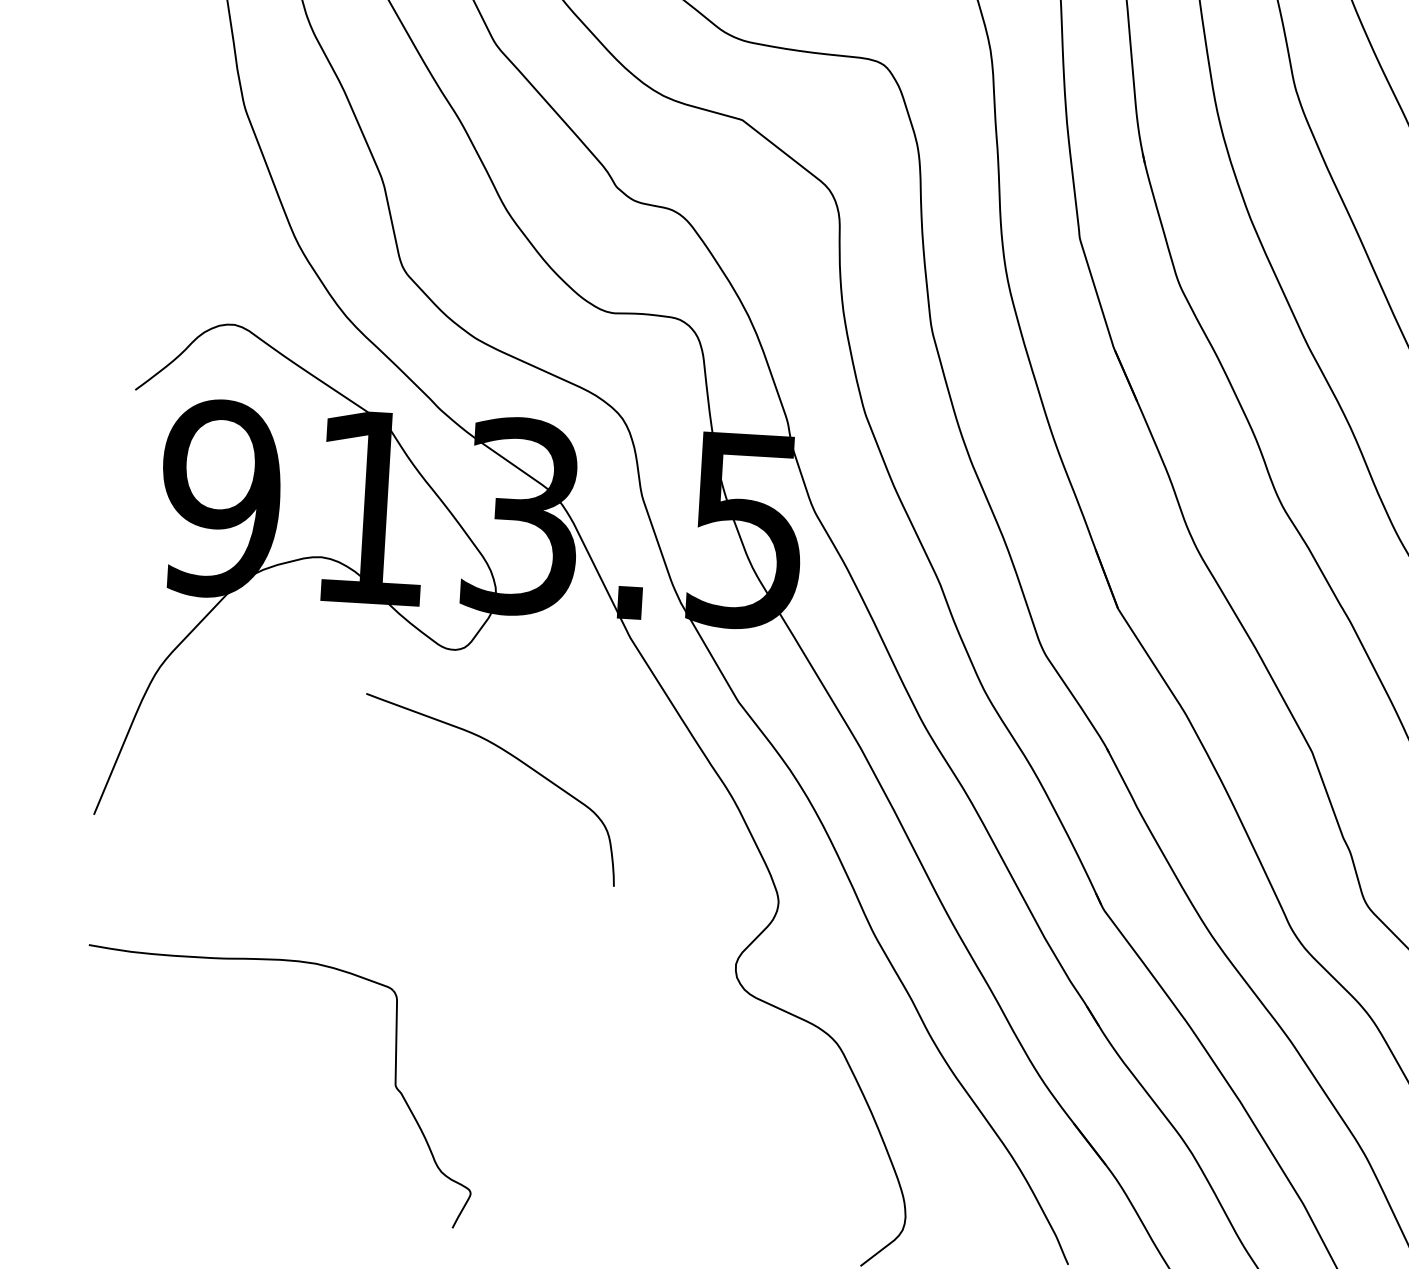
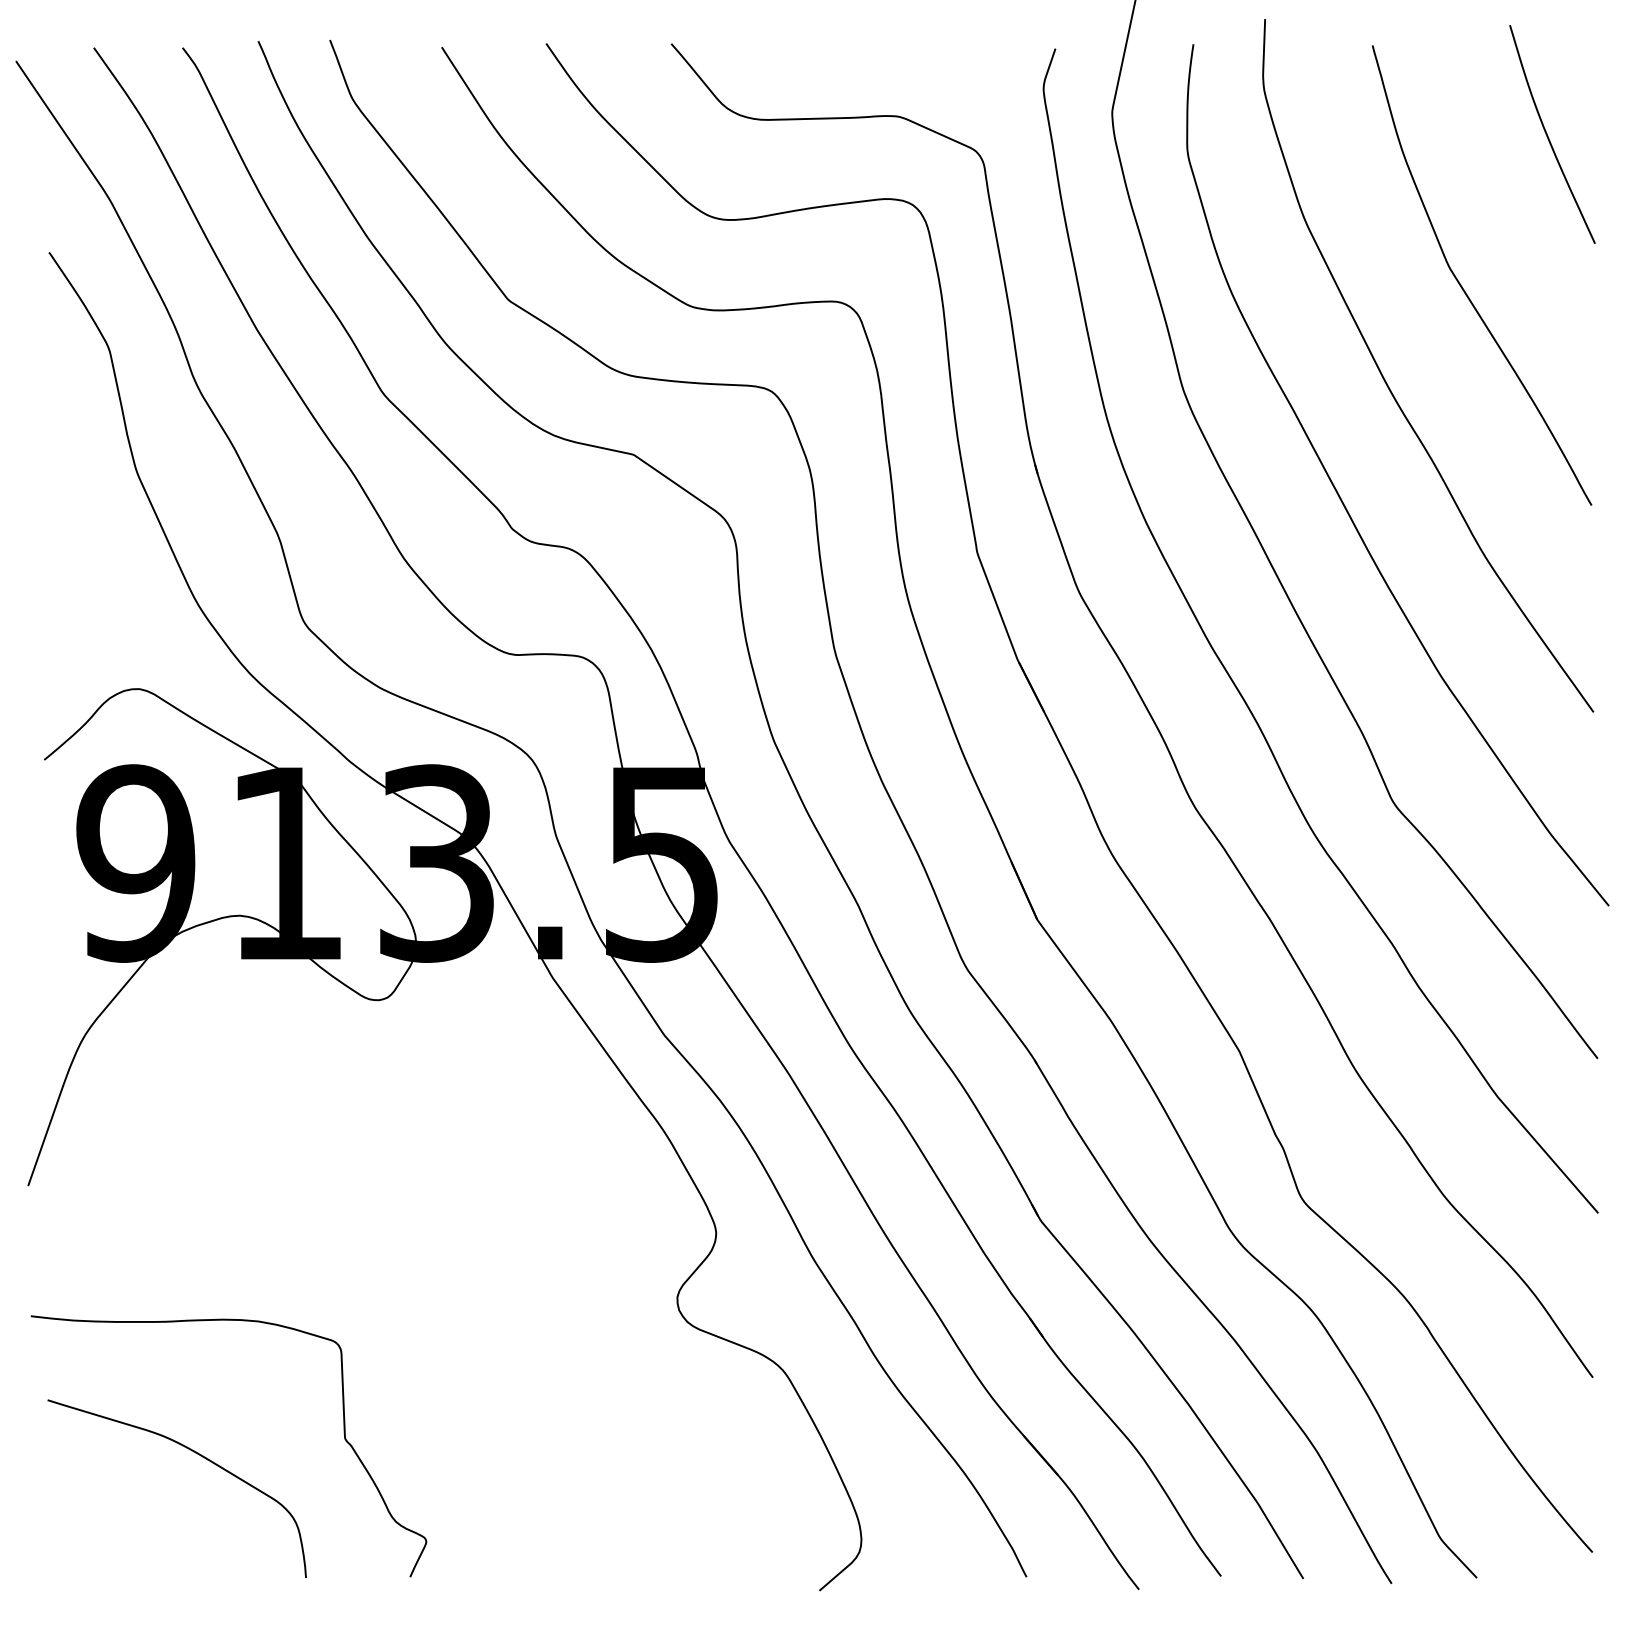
curve: (508, 754) -> (193, 1452), moved

